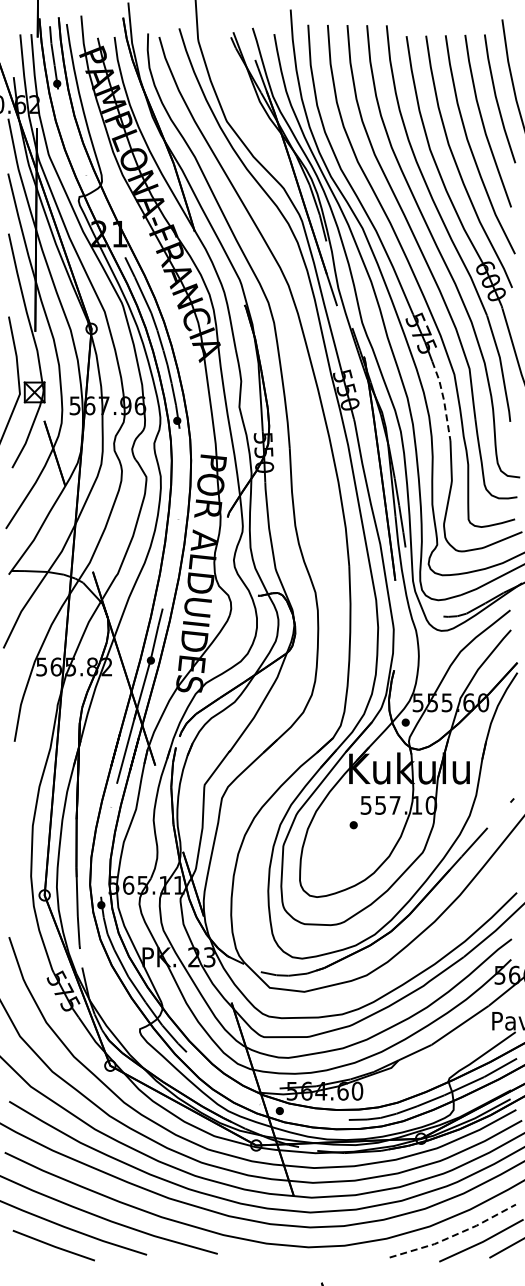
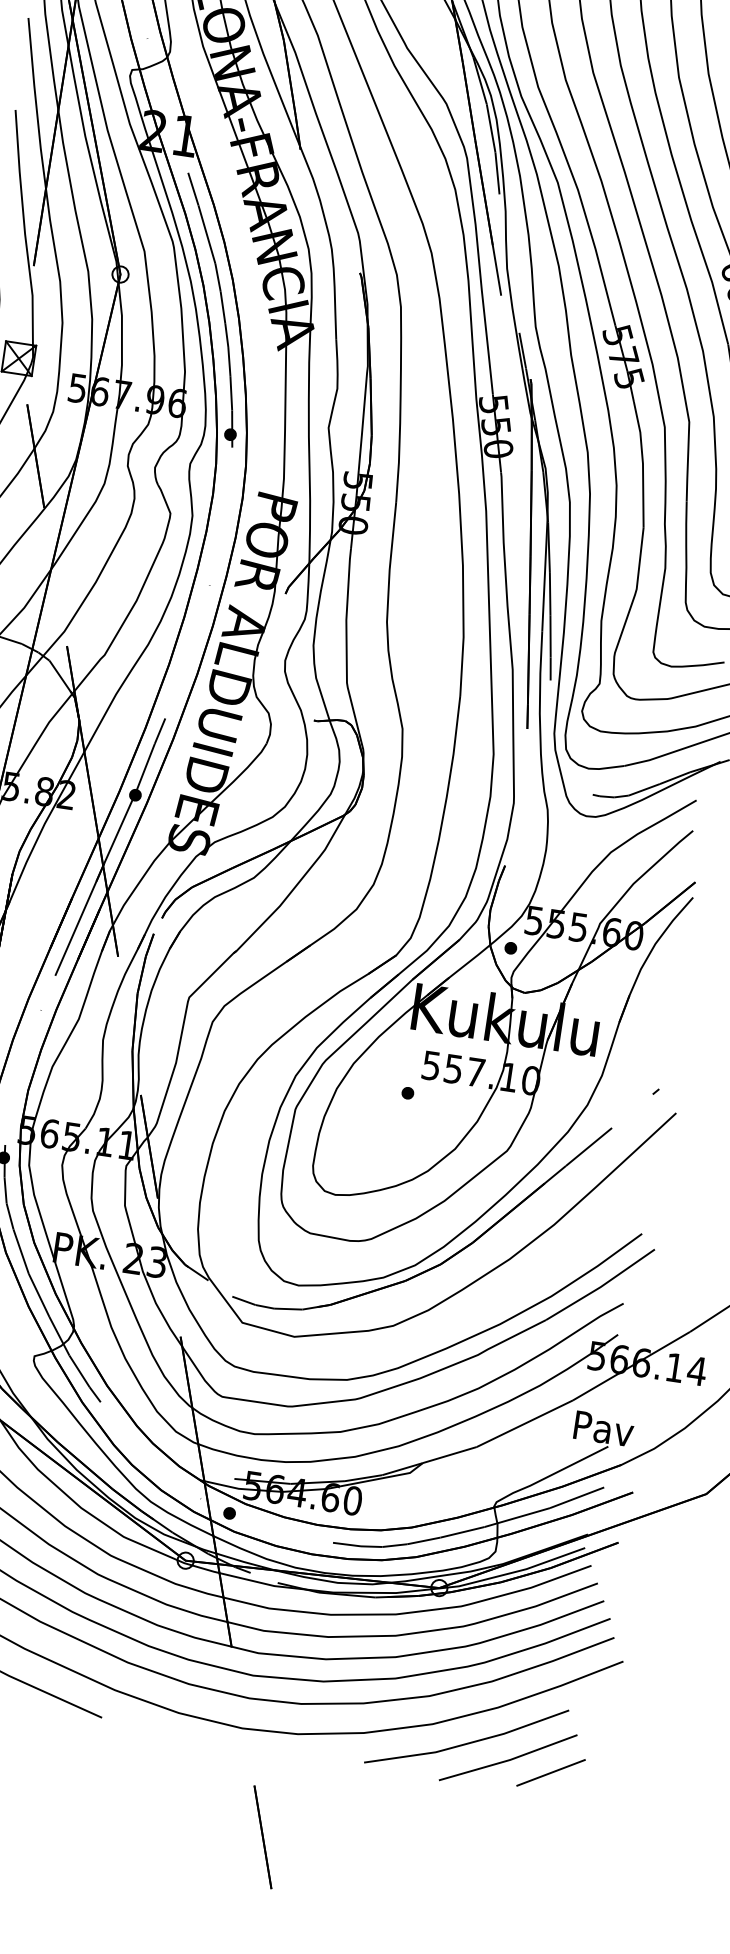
line: (443, 400) -> (642, 464), dashed -> solid
line: (454, 1235) -> (468, 1743), dashed -> solid

